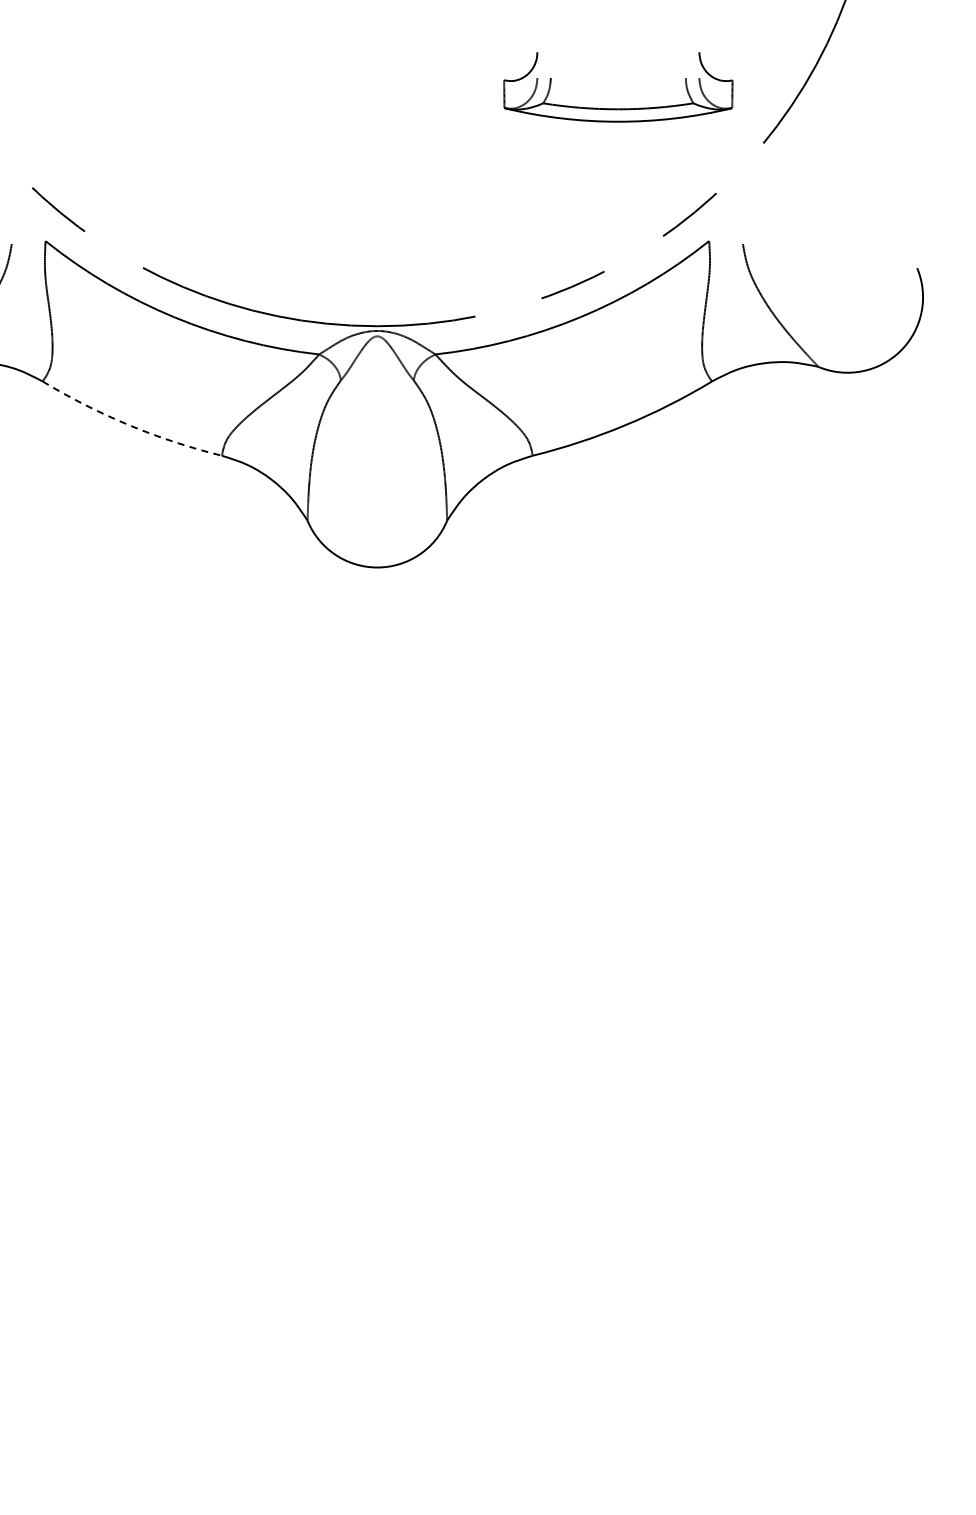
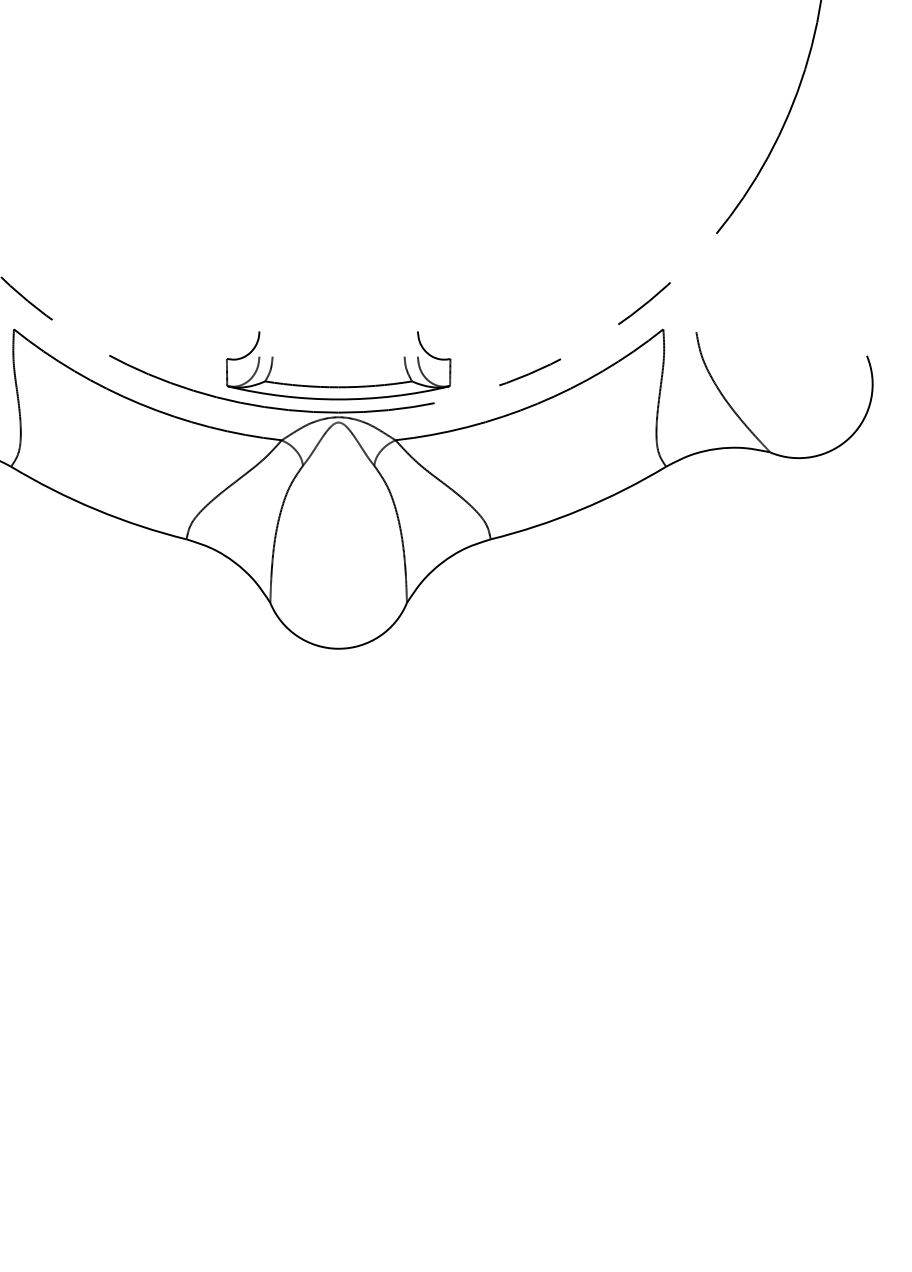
part: (618, 108) -> (338, 386), moved
arc: (129, 425) -> (96, 509), dashed -> solid

